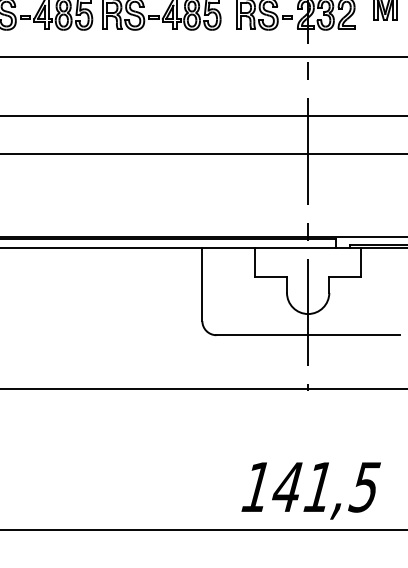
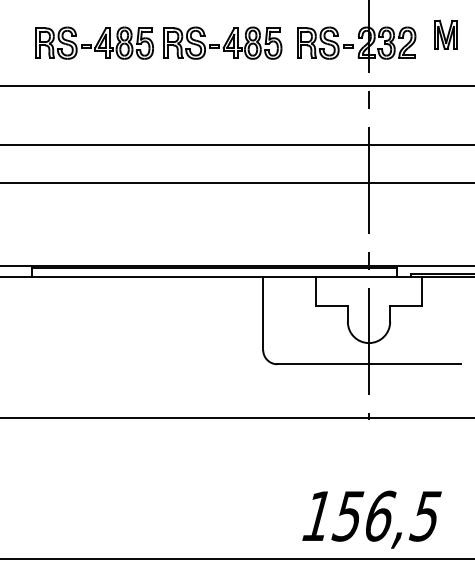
text: (302, 486) -> (363, 515), 141,5 -> 156,5

